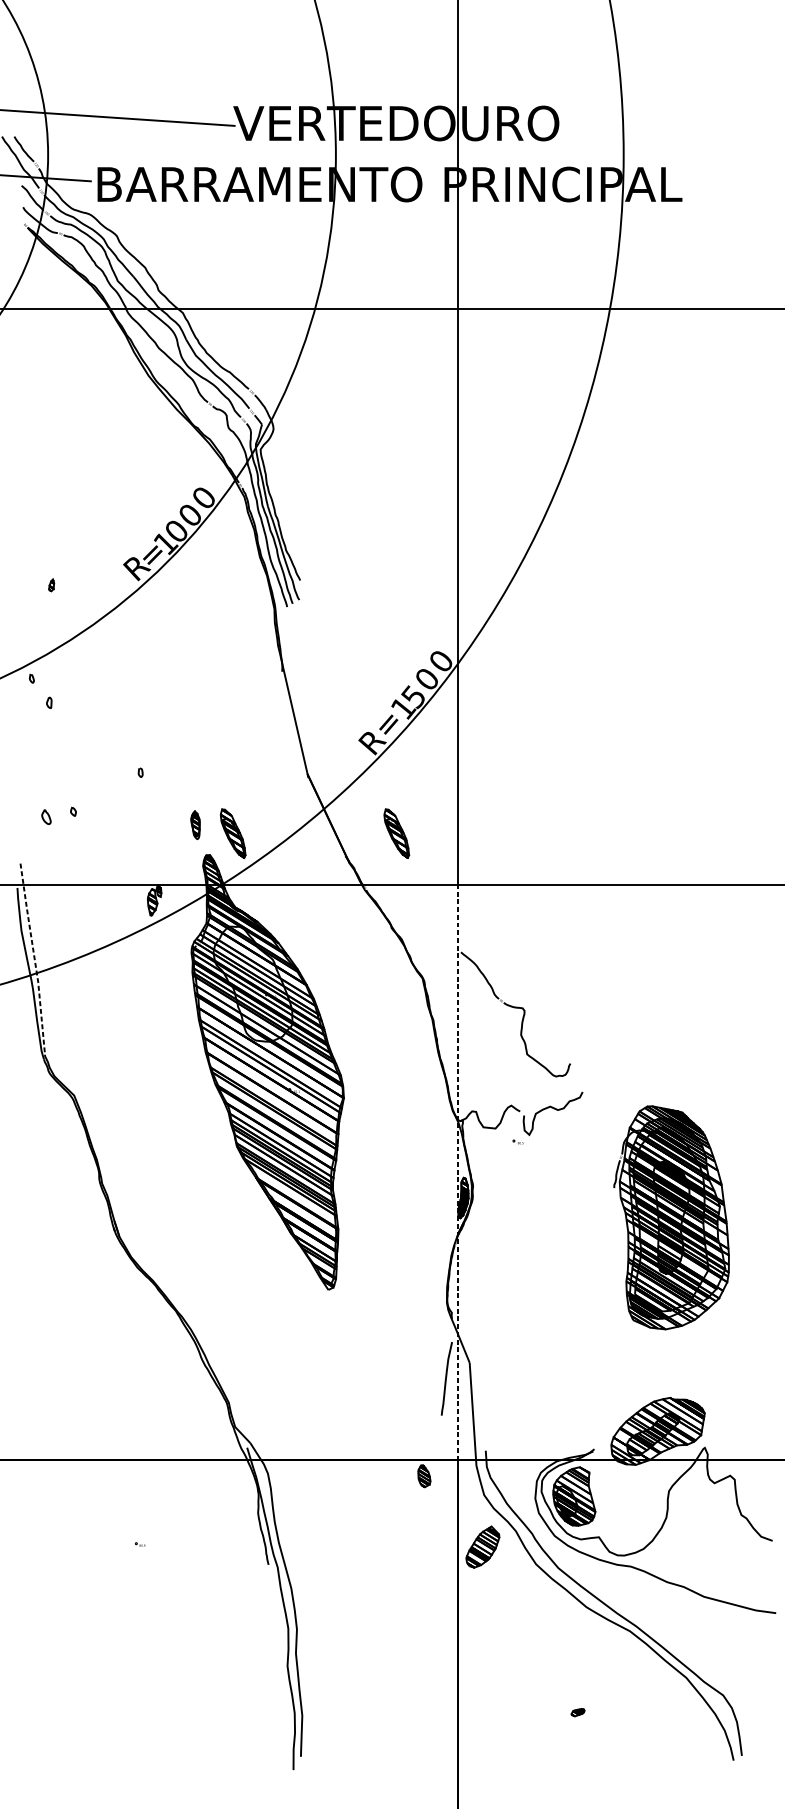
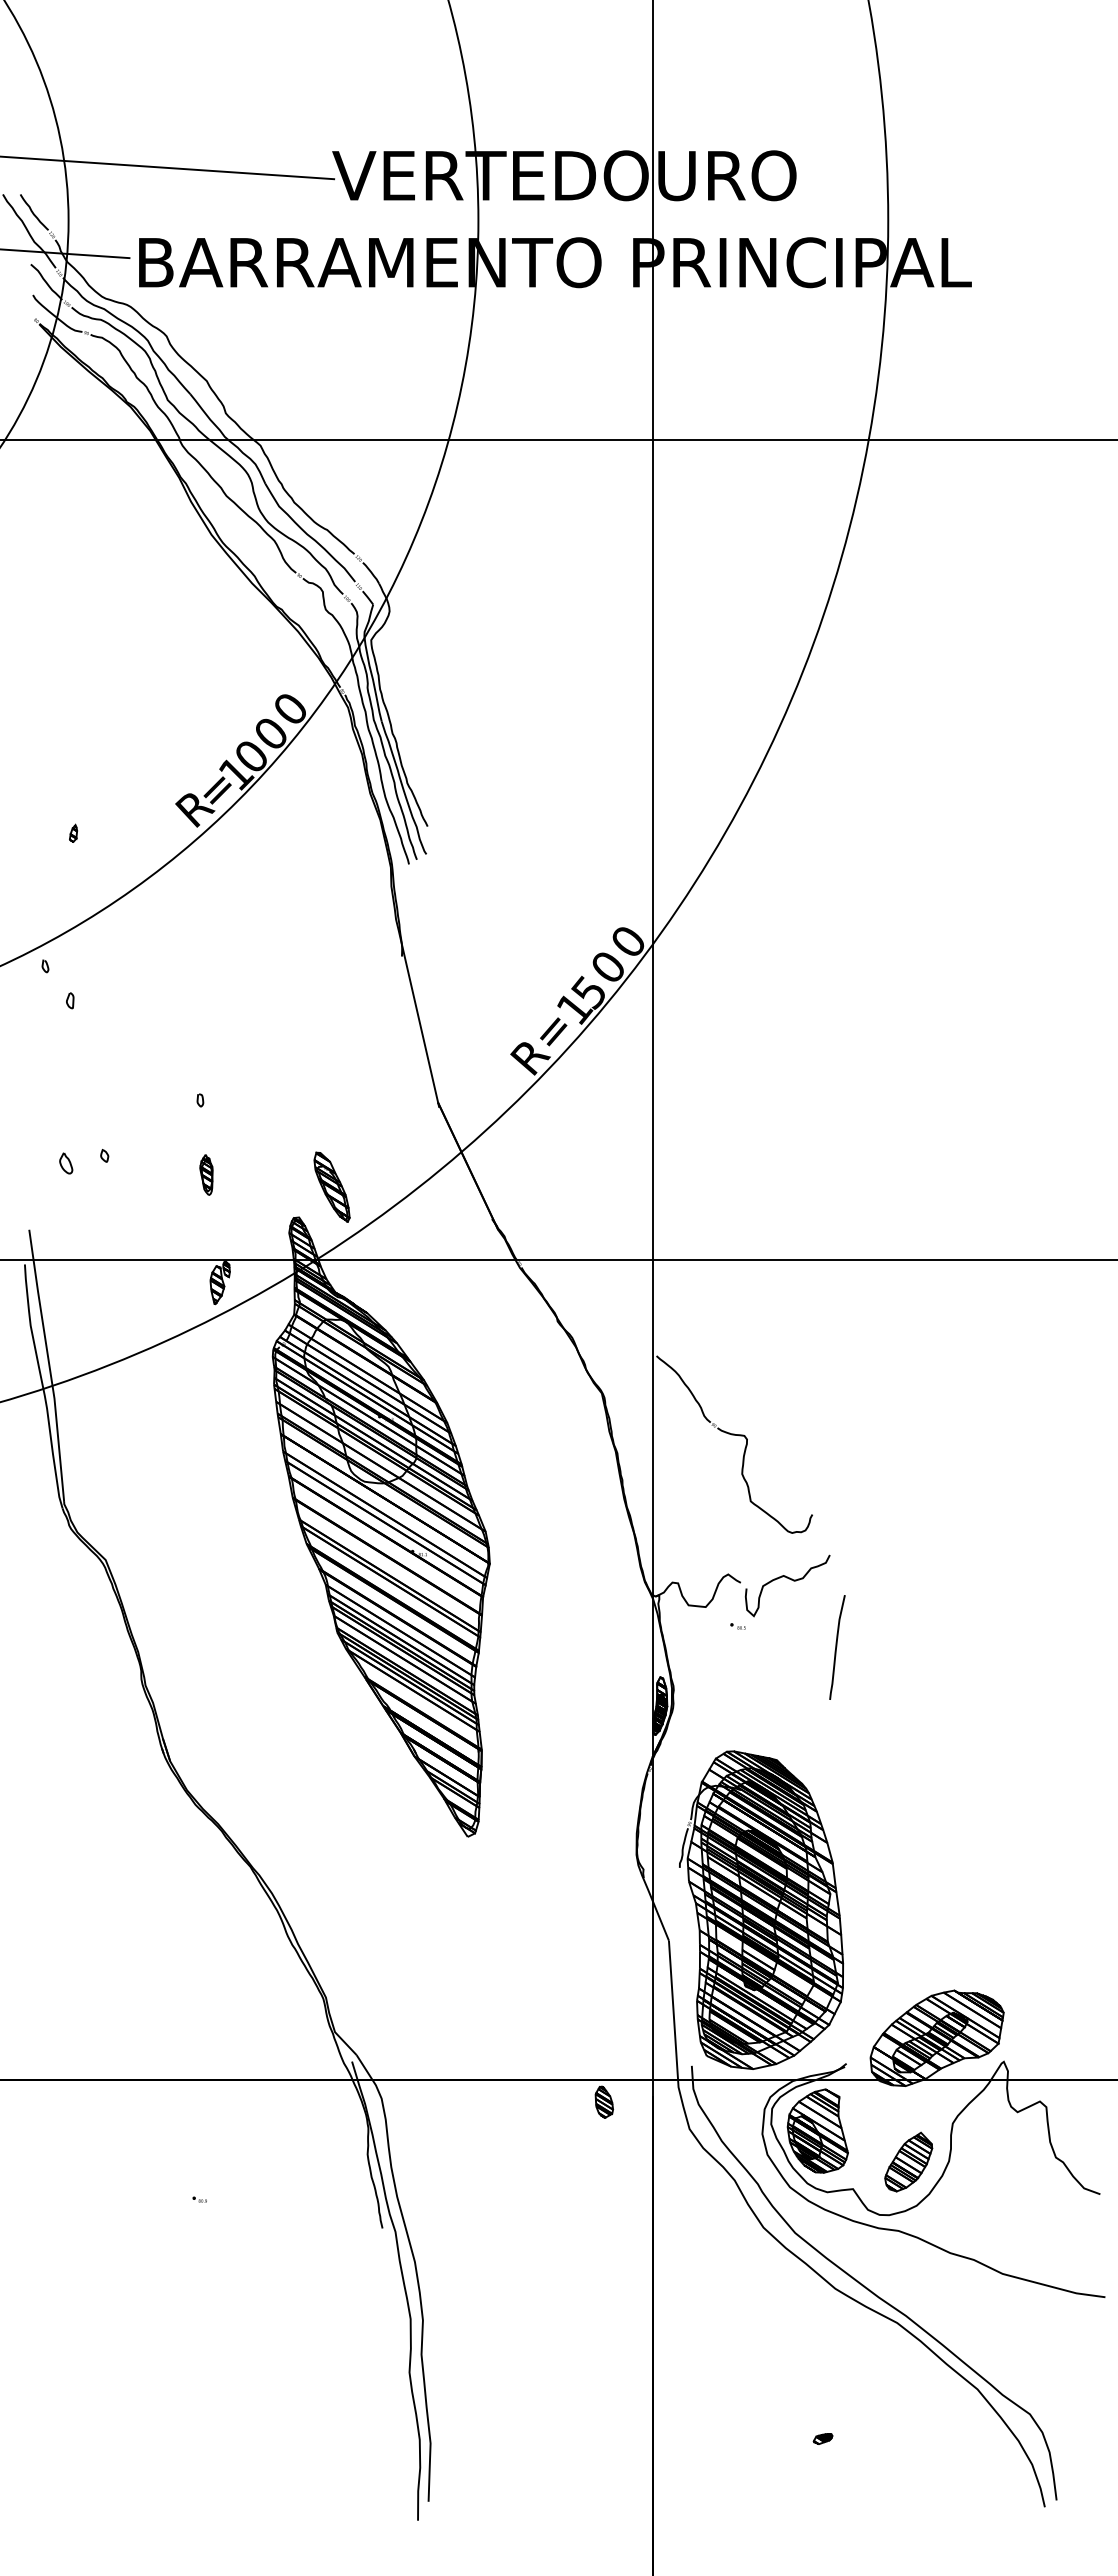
part: (195, 824) -> (206, 1174), moved
part: (396, 833) -> (564, 1186), removed
line: (34, 959) -> (49, 1366), dashed -> solid
line: (458, 1172) -> (652, 1669), dashed -> solid
part: (671, 1217) -> (761, 1909), moved
curve: (446, 1378) -> (837, 1647), moved
part: (482, 1546) -> (908, 2161), moved

